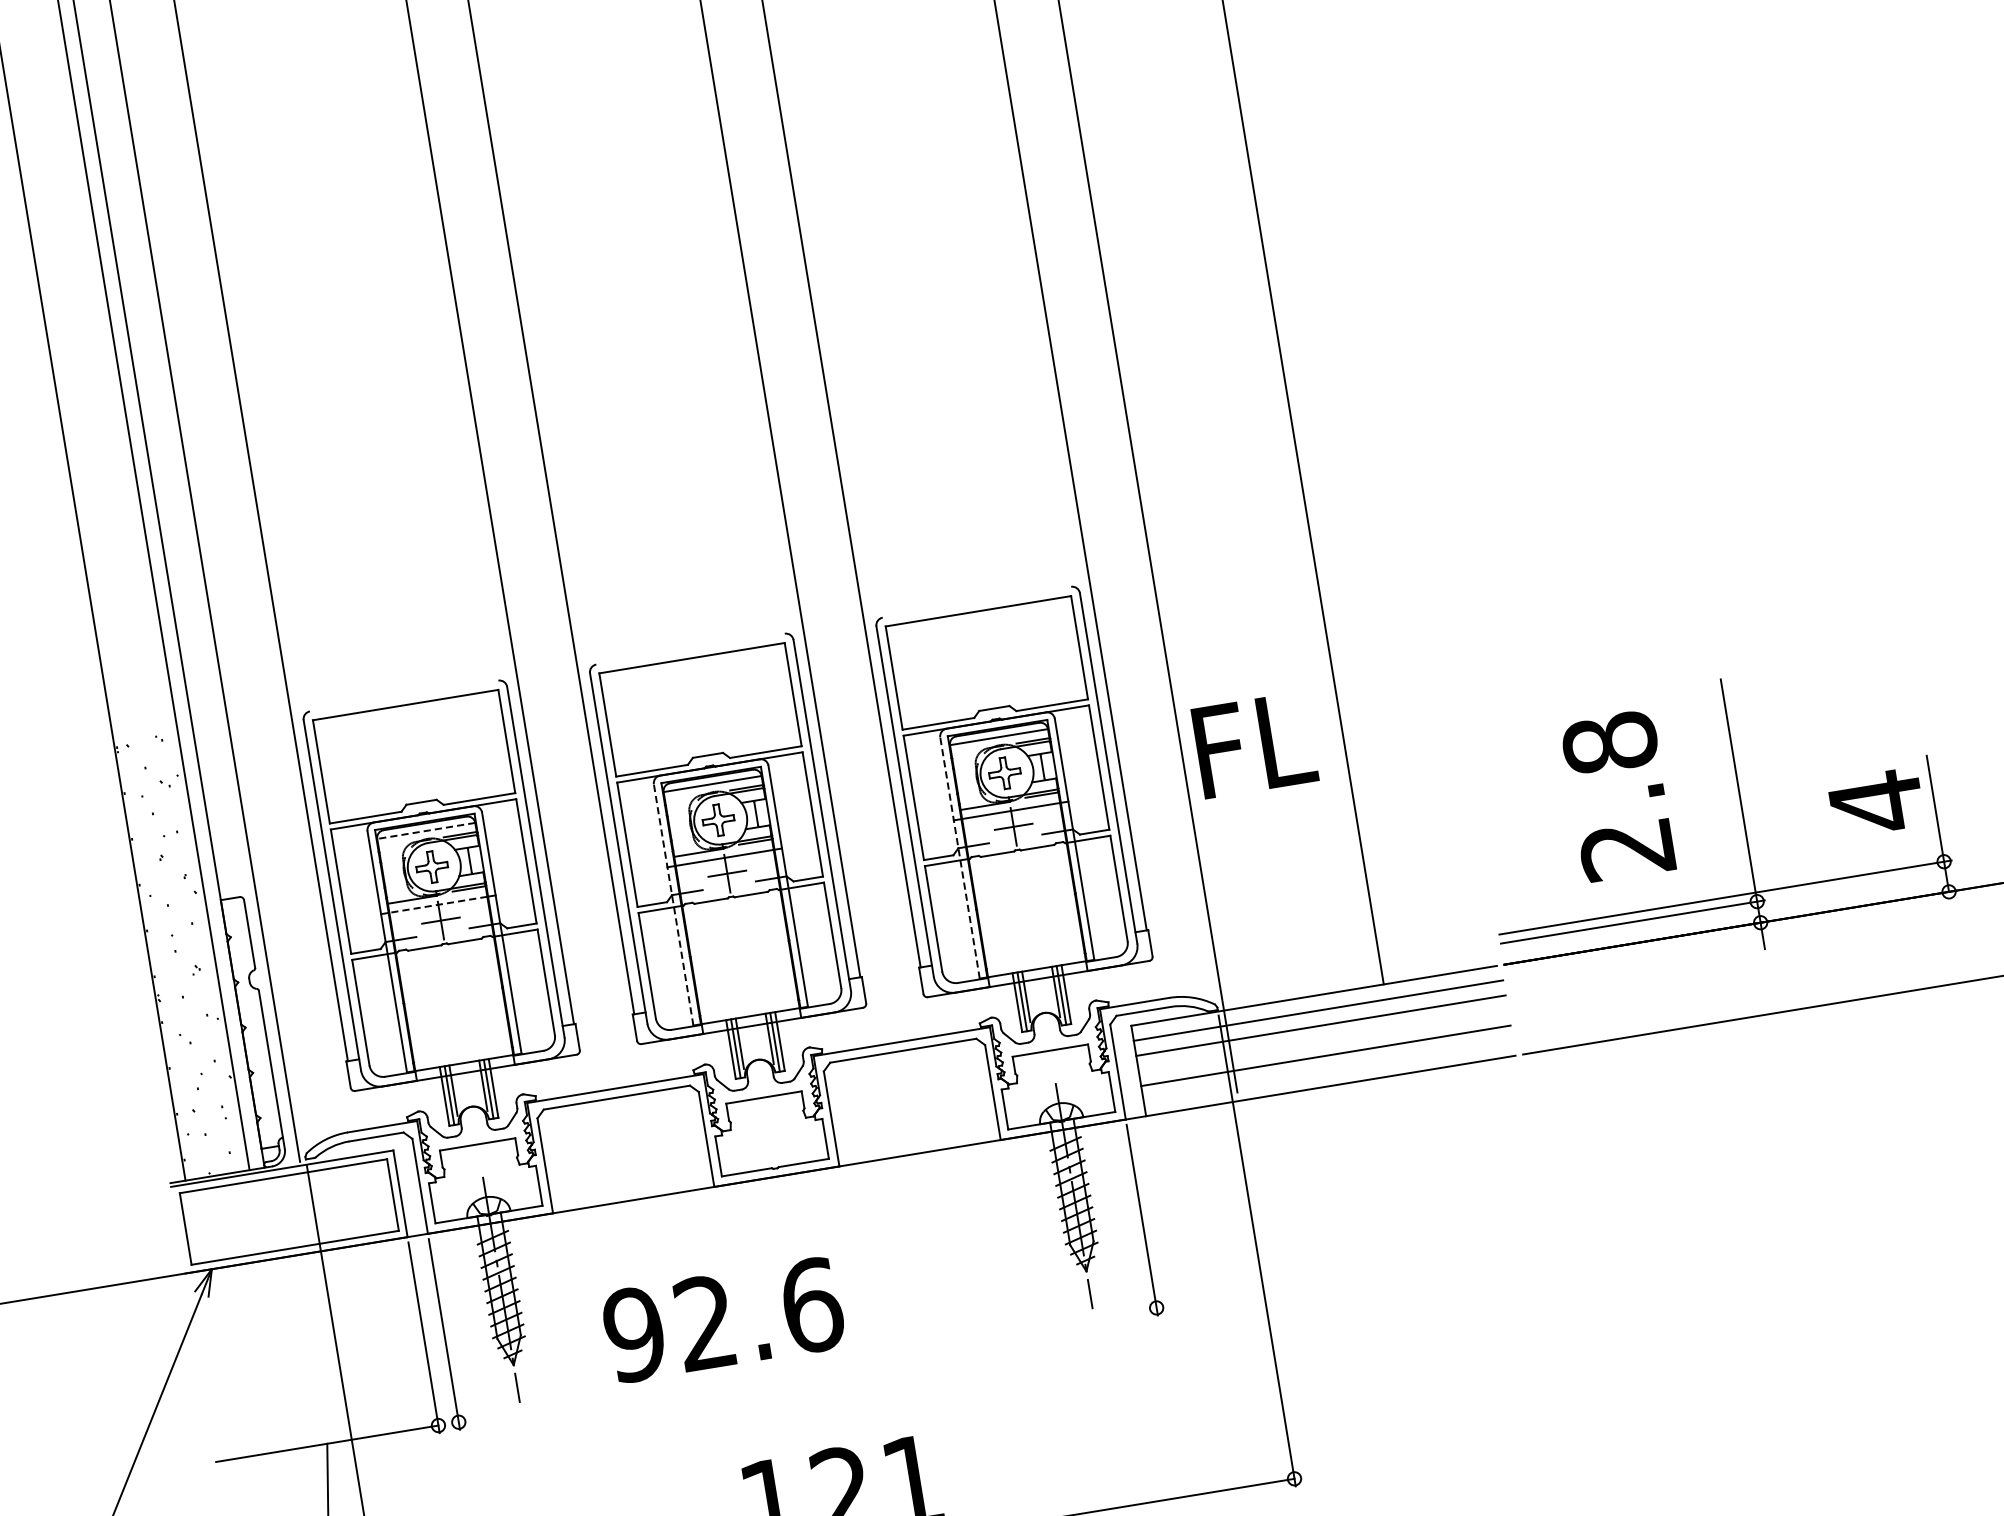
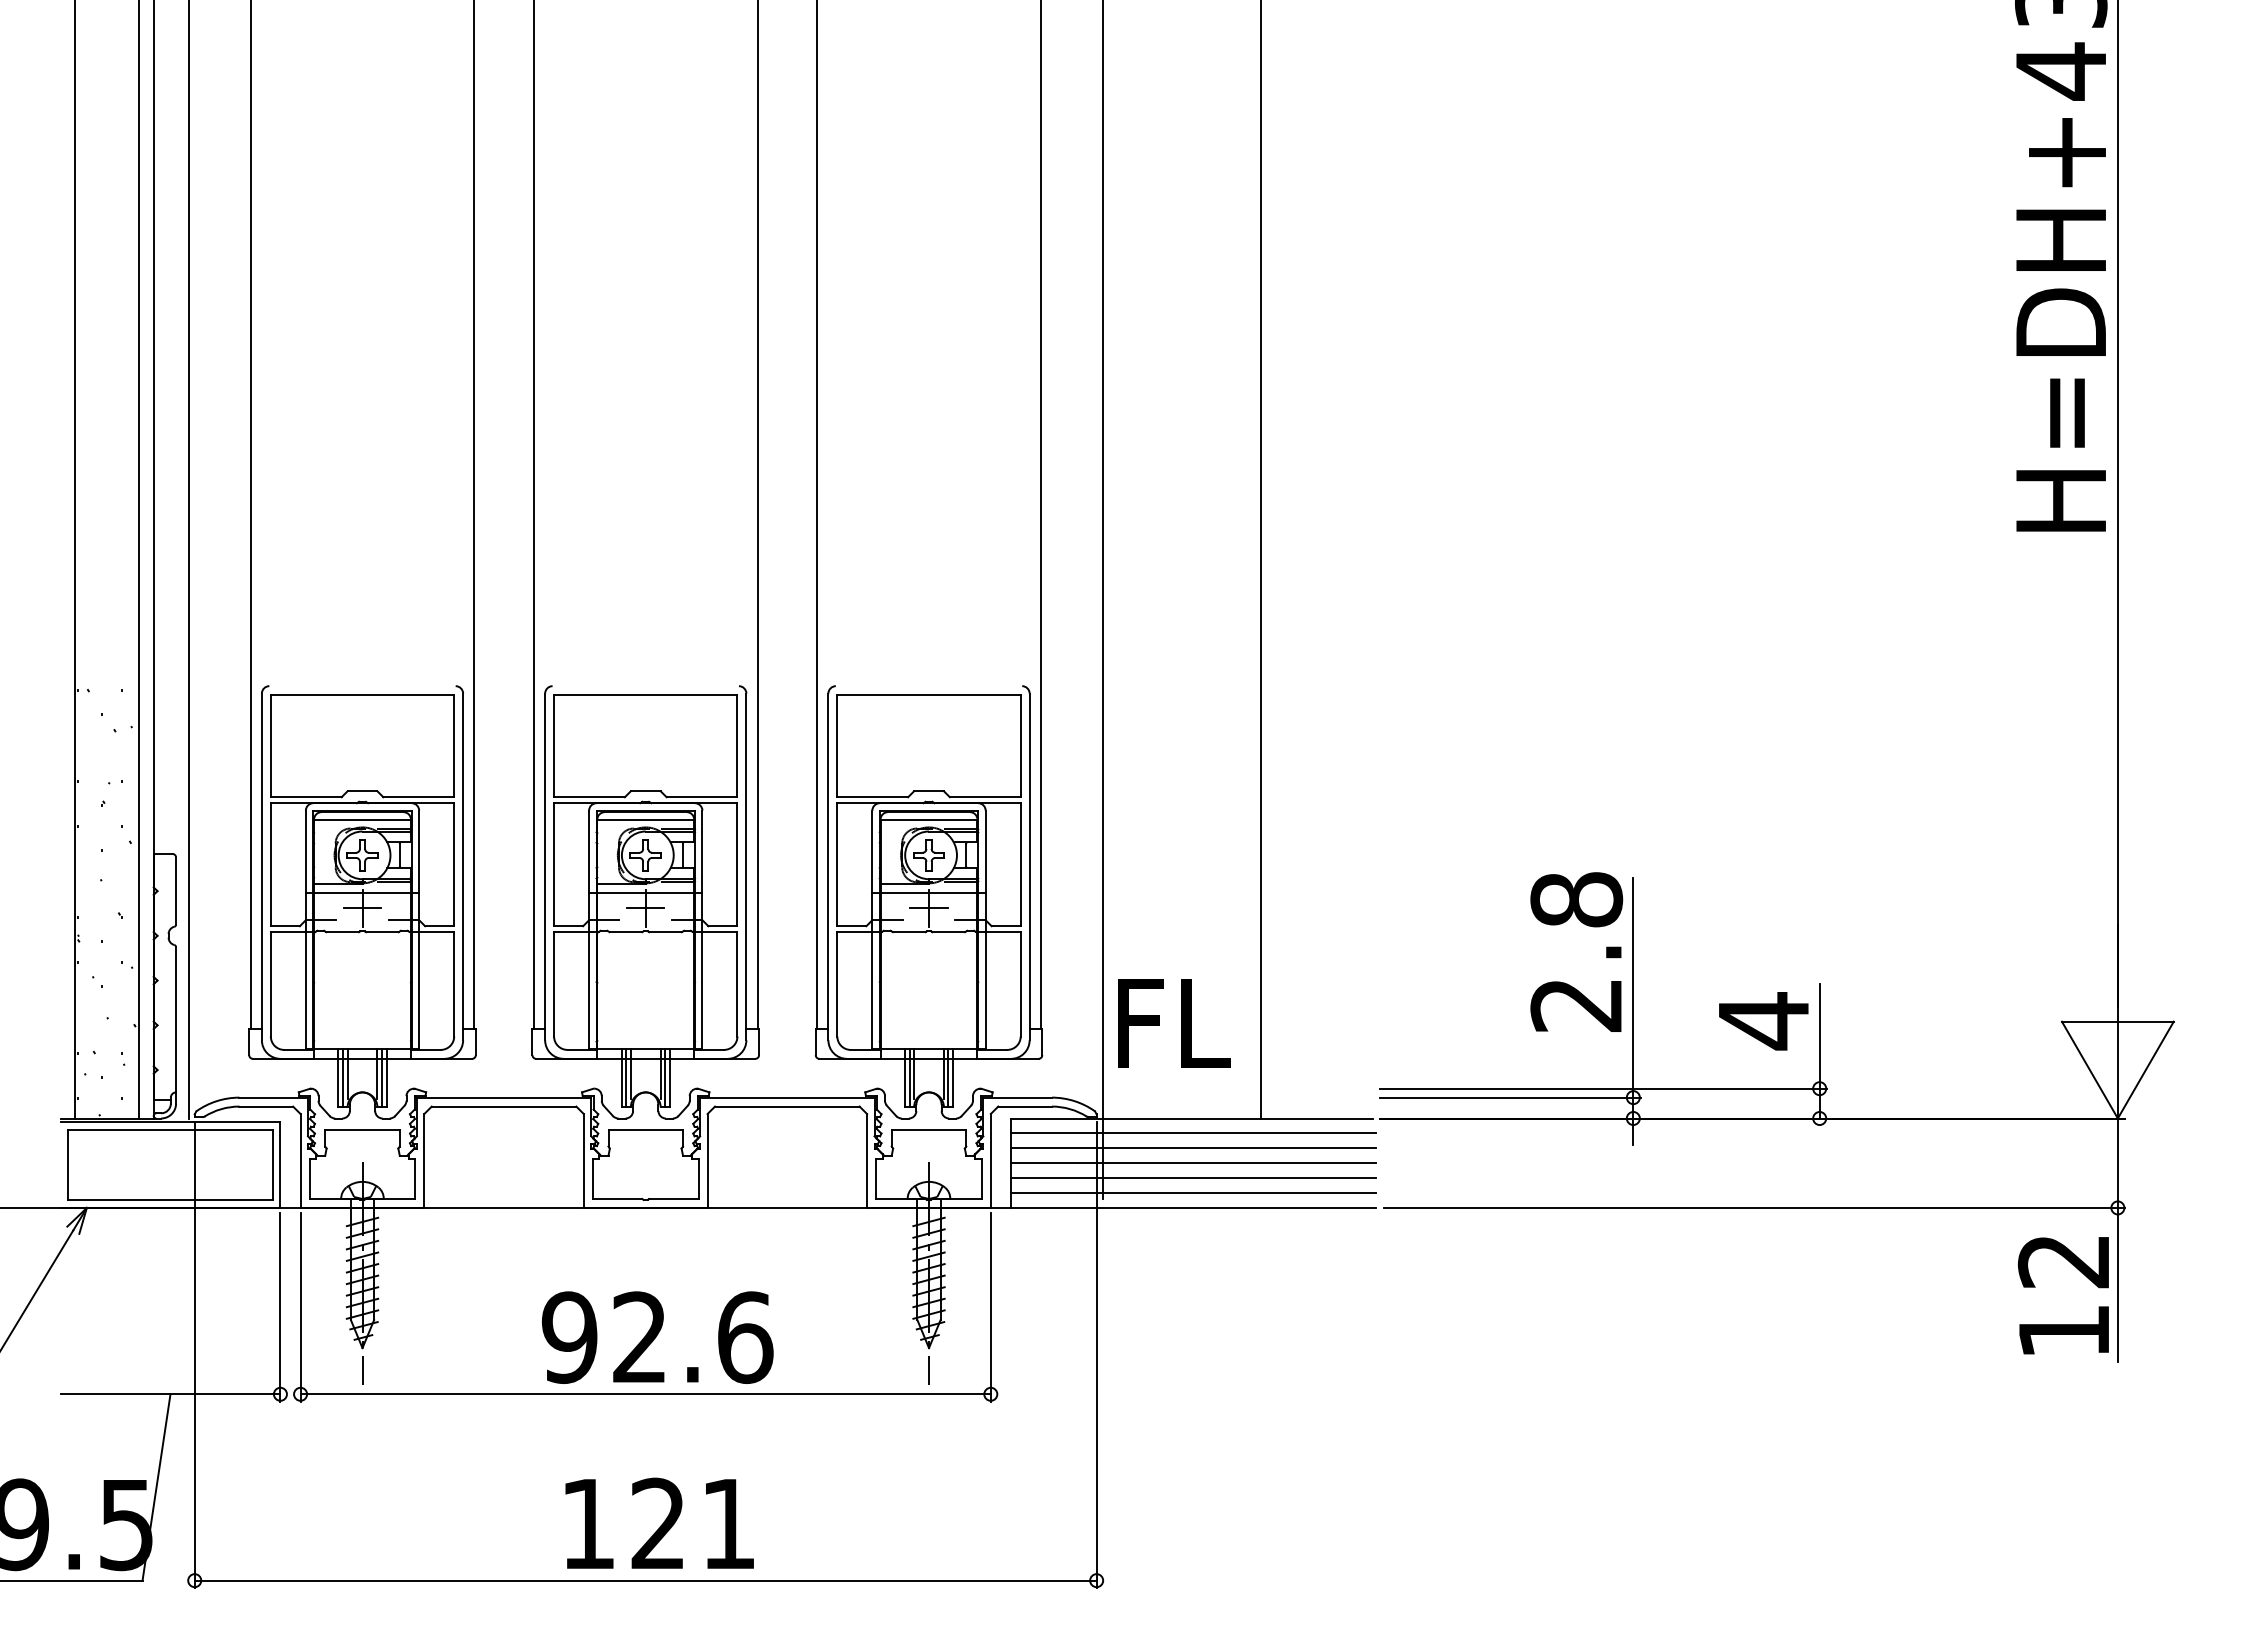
text: (1255, 744) -> (1174, 1023), moved
text: (1618, 795) -> (1576, 951), moved
line: (426, 830) -> (362, 819), dashed -> solid
line: (960, 857) -> (872, 929), dashed -> solid
line: (438, 904) -> (362, 892), dashed -> solid
line: (673, 904) -> (589, 929), dashed -> solid
line: (1323, 1041) -> (1193, 1163), added
line: (1328, 1071) -> (1193, 1193), added
text: (723, 1319) -> (657, 1337), moved
line: (807, 1365) -> (645, 1394), added

